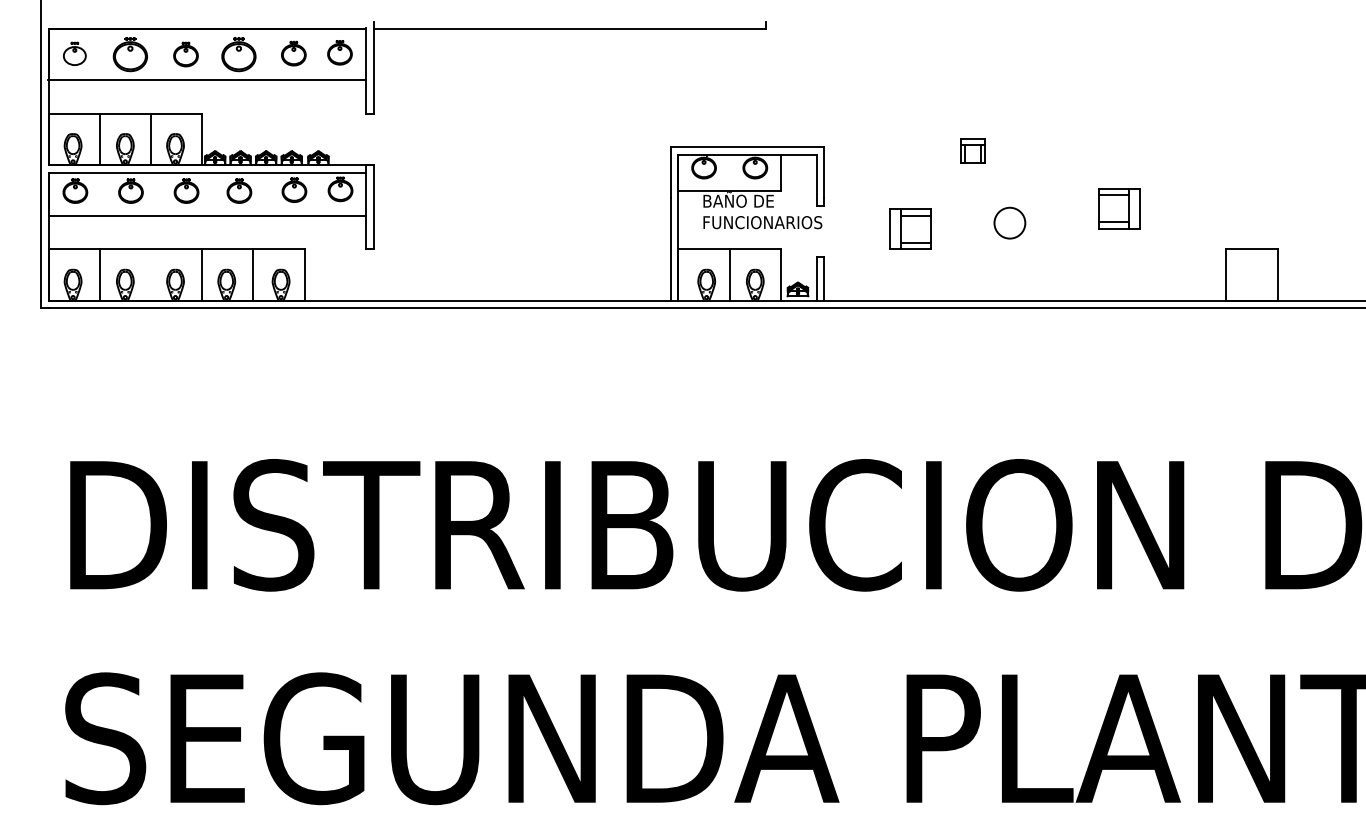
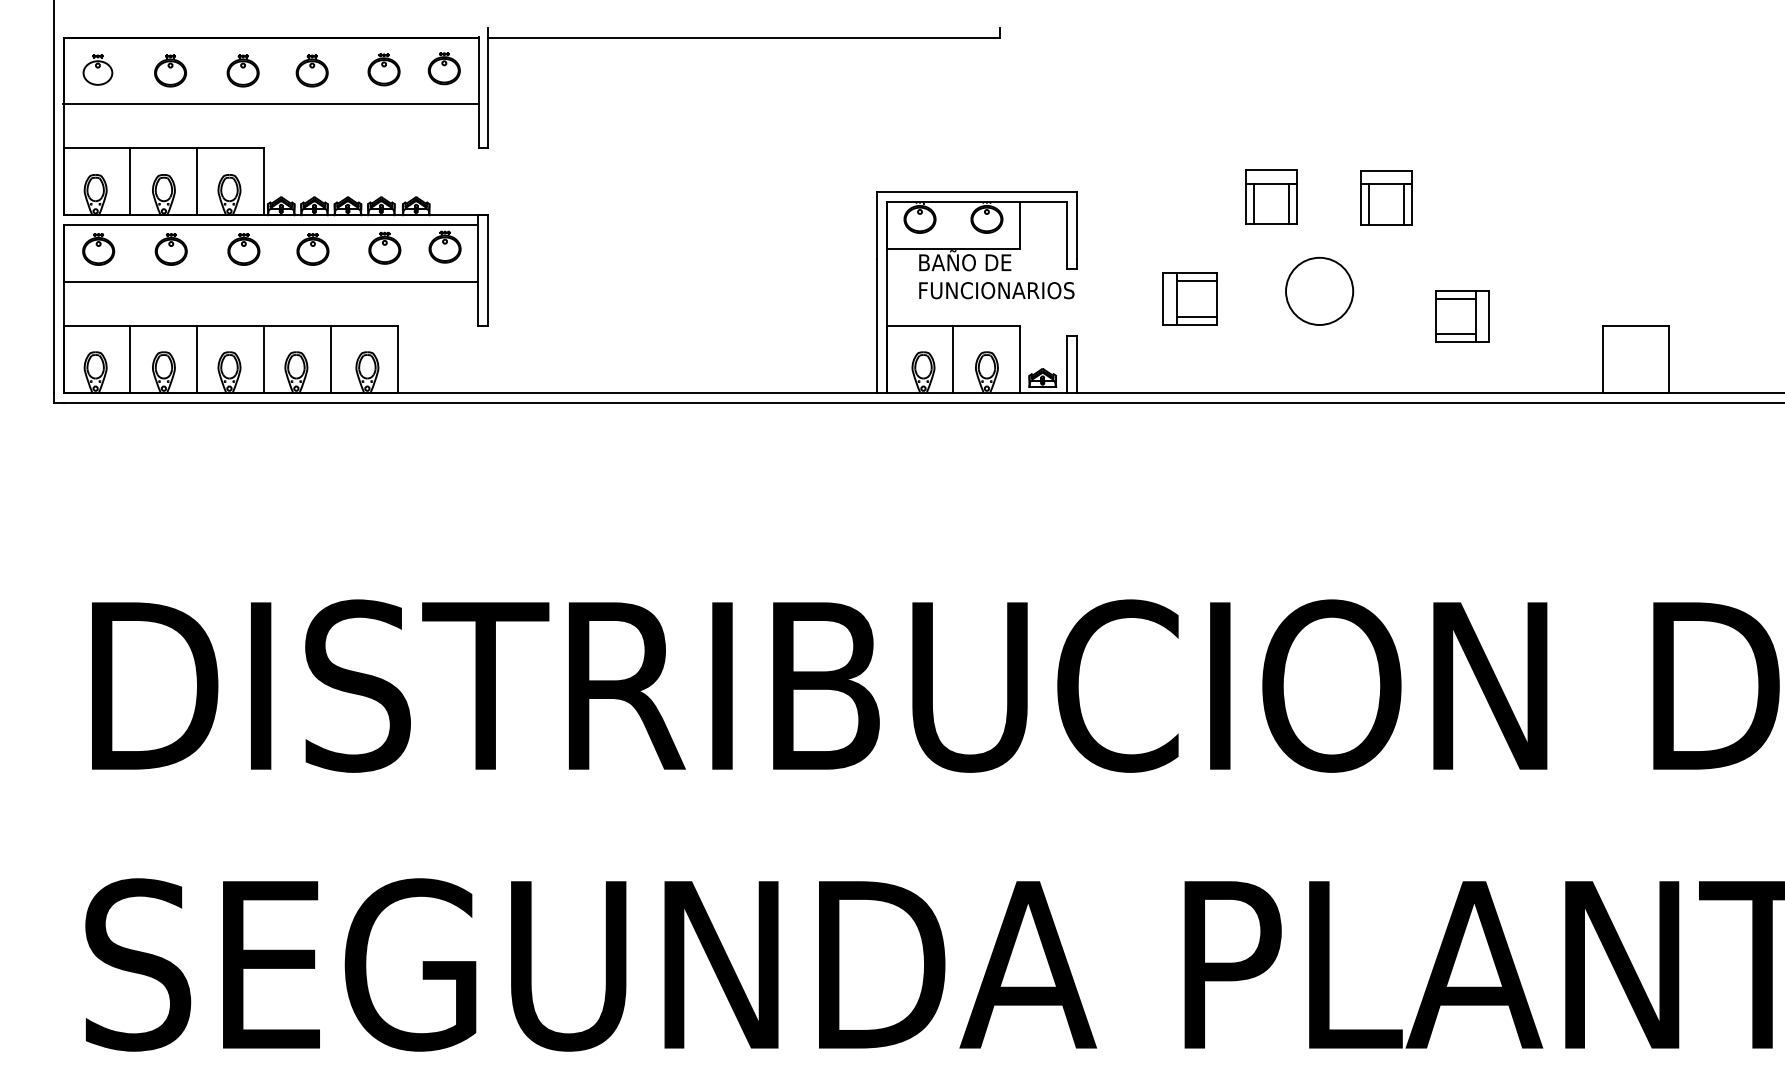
part: (130, 54) -> (170, 70), size x0.71
part: (238, 54) -> (311, 70), size x0.71
part: (973, 150) -> (1271, 196), size x1.67
part: (1061, 151) -> (1386, 197), added
part: (1119, 208) -> (1462, 316), moved
circle: (1009, 222) -> (1319, 290), size x1.67
line: (151, 274) -> (197, 358), added

